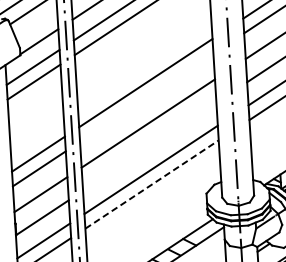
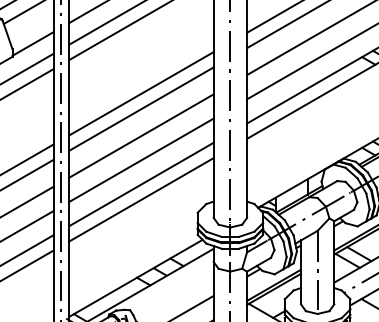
line: (146, 97) -> (141, 108), added
line: (149, 146) -> (141, 160), added
line: (152, 184) -> (141, 199), dashed -> solid

